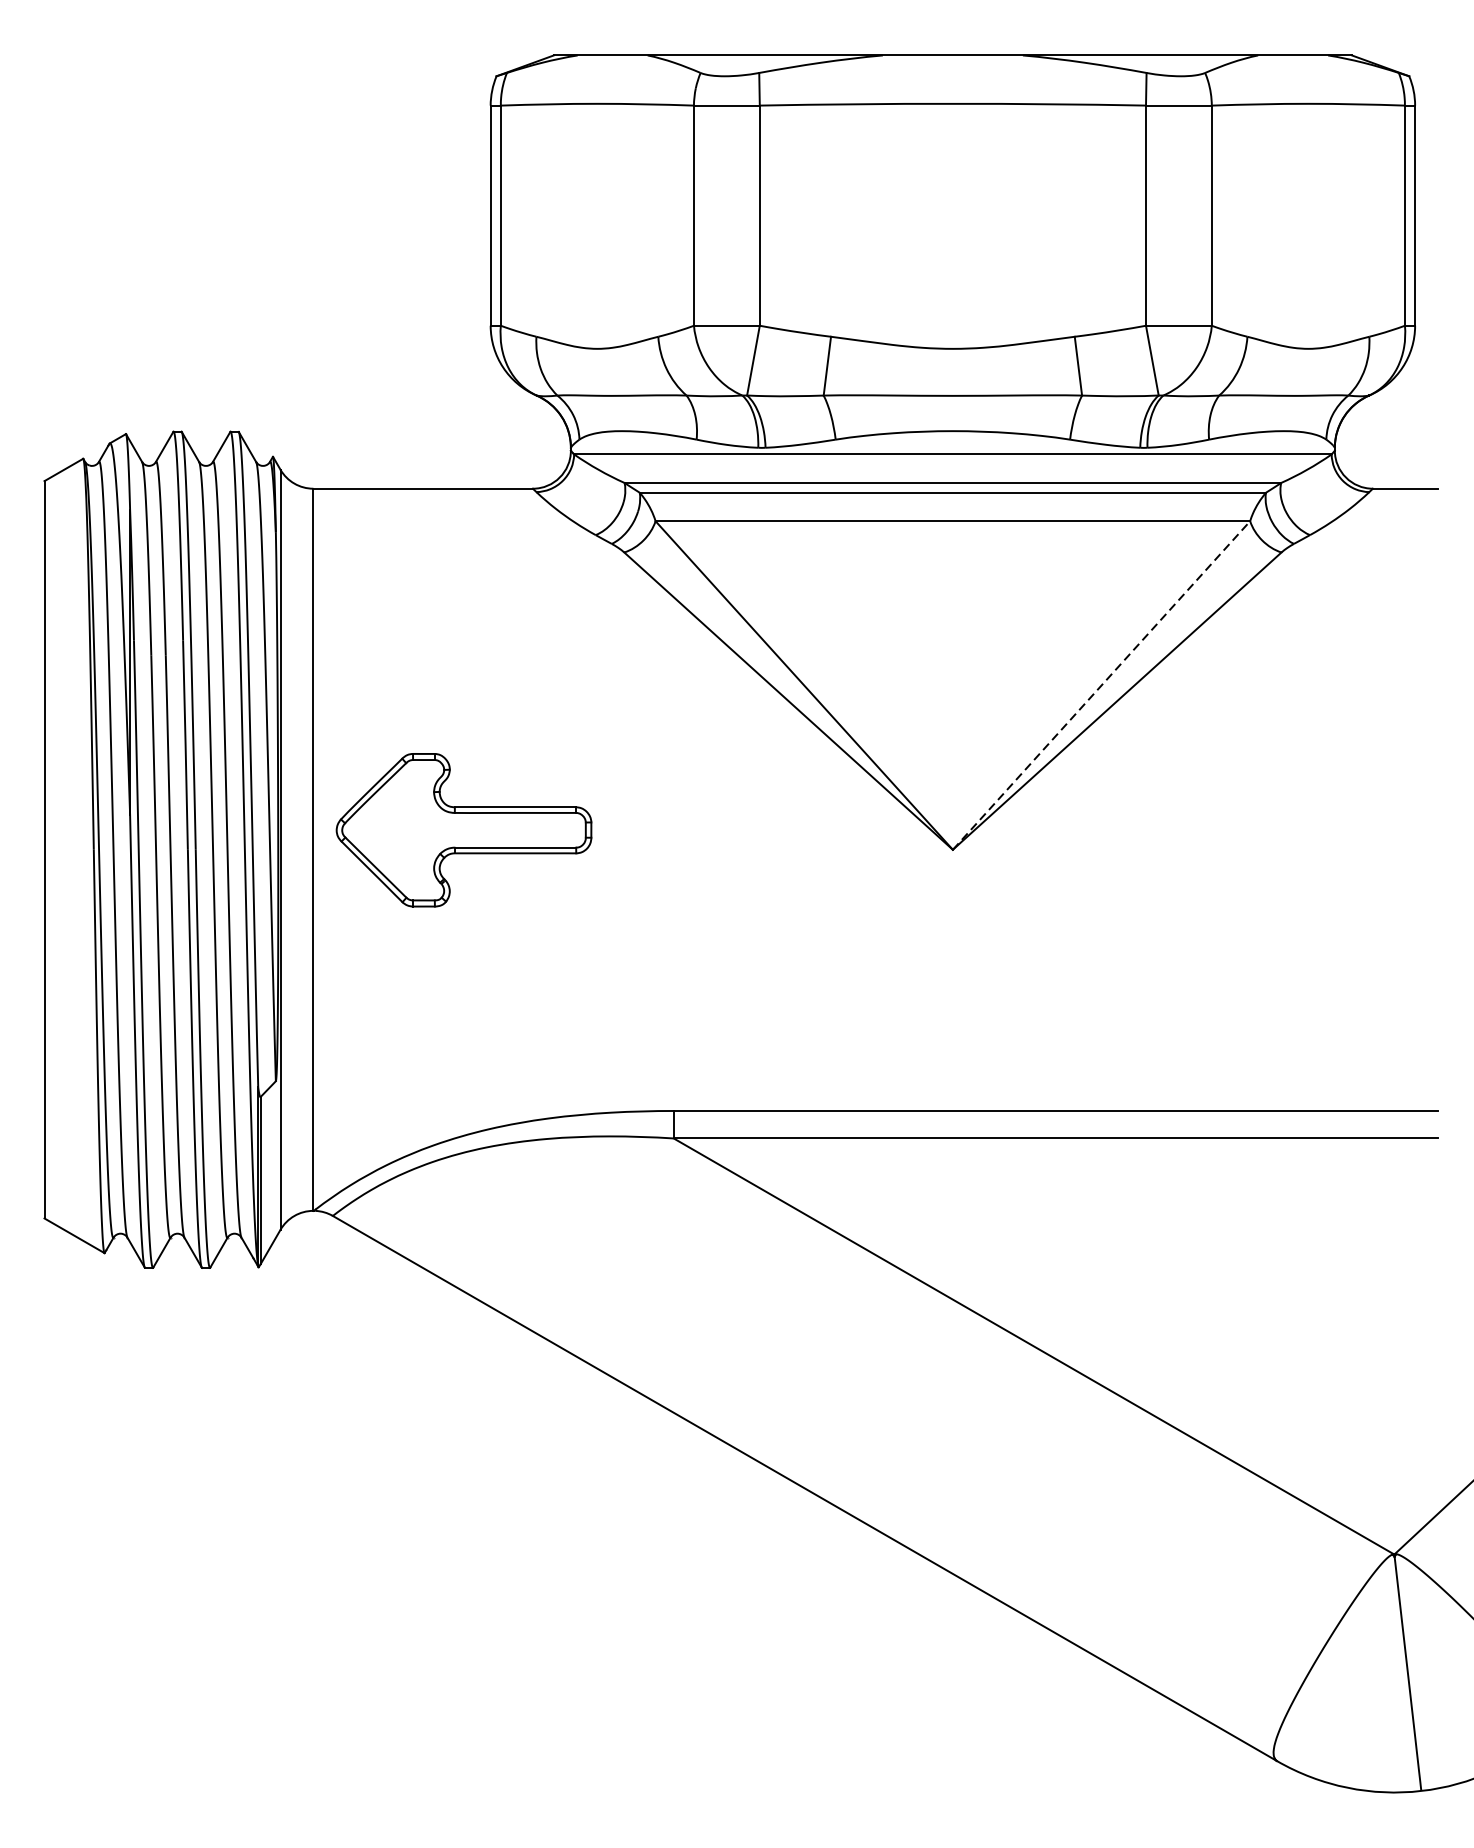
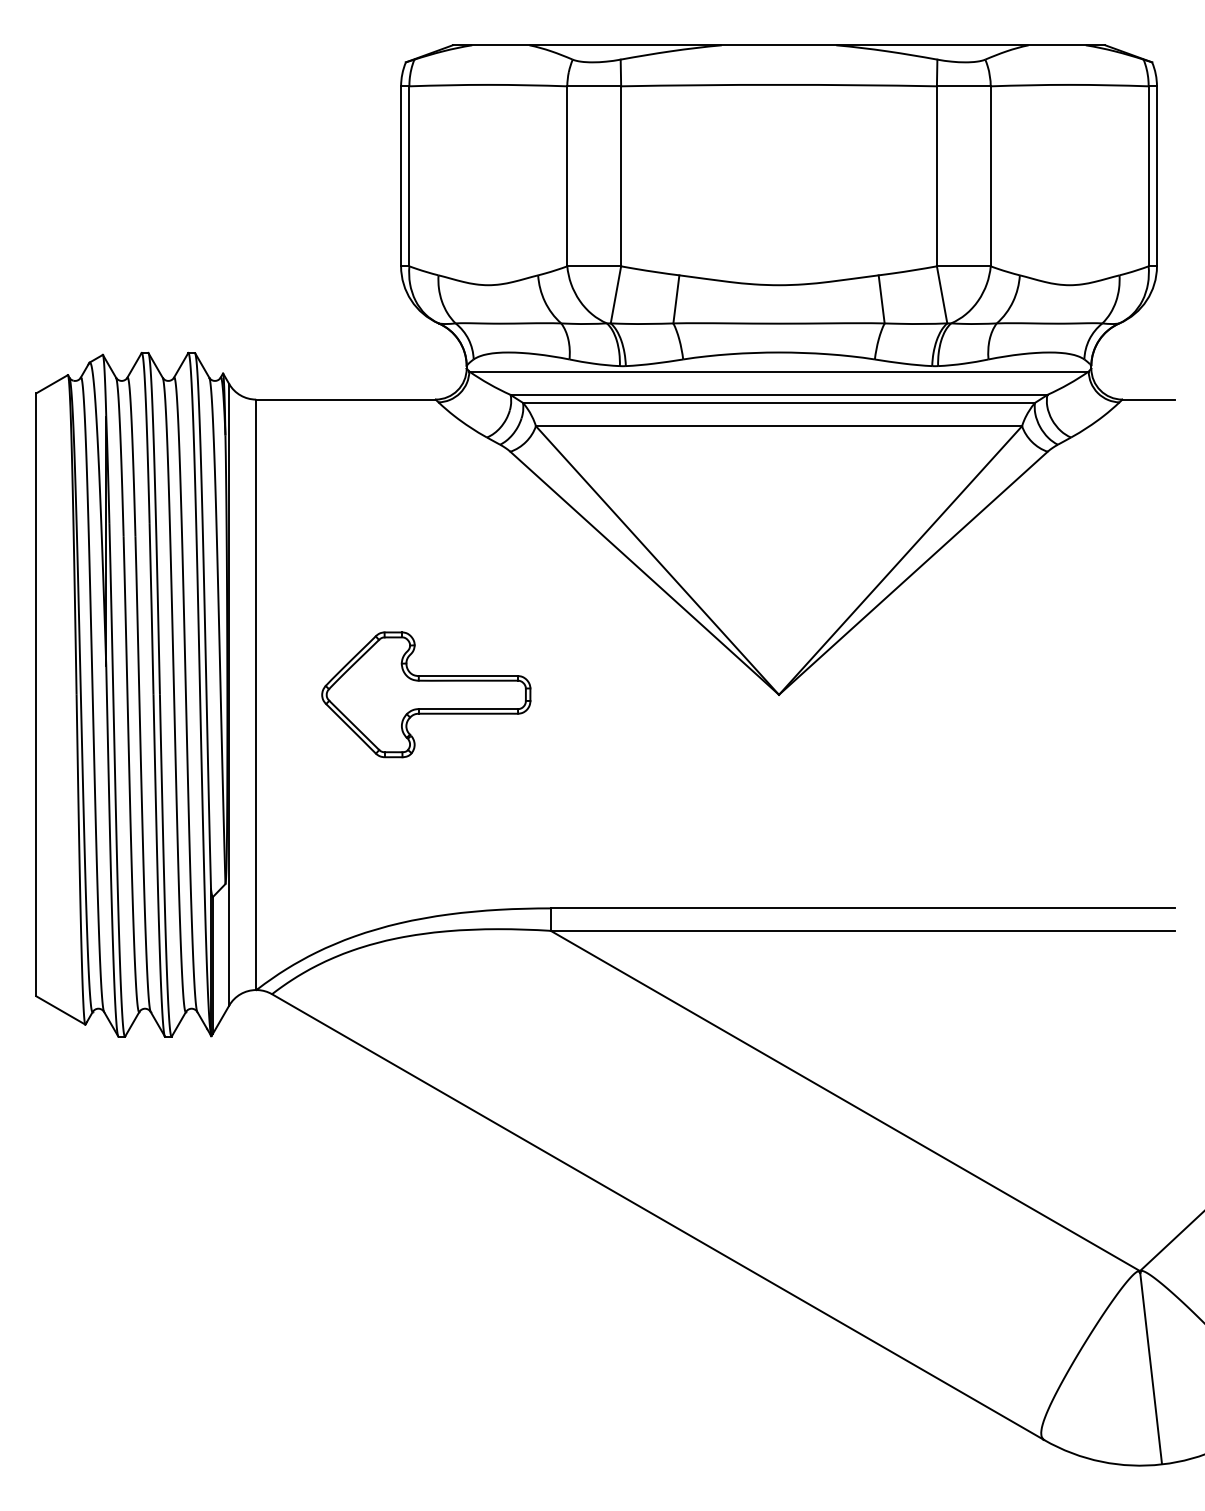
line: (1101, 685) -> (900, 560), dashed -> solid
part: (464, 829) -> (426, 694), moved

